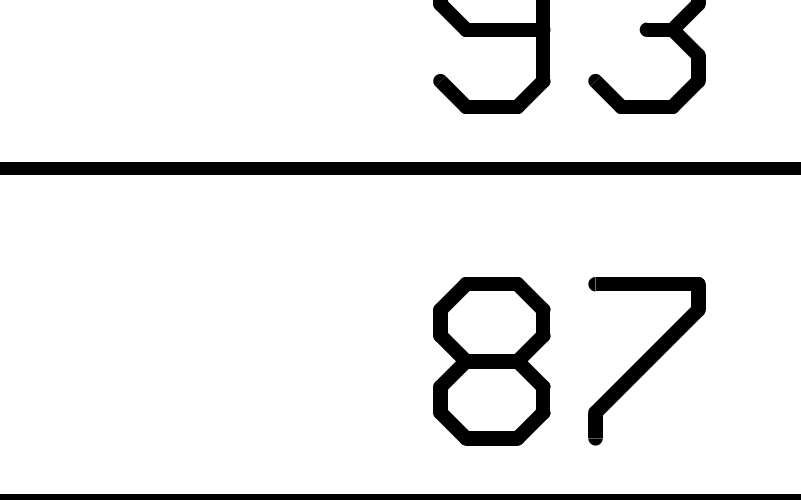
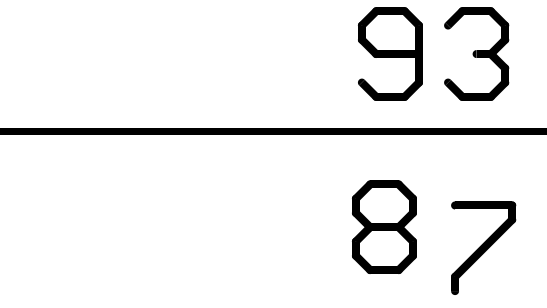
part: (491, 359) -> (384, 226), moved
part: (646, 359) -> (483, 247), moved

